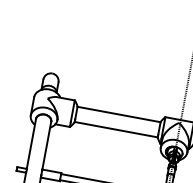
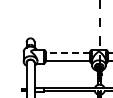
line: (118, 113) -> (67, 52), solid -> dashed

